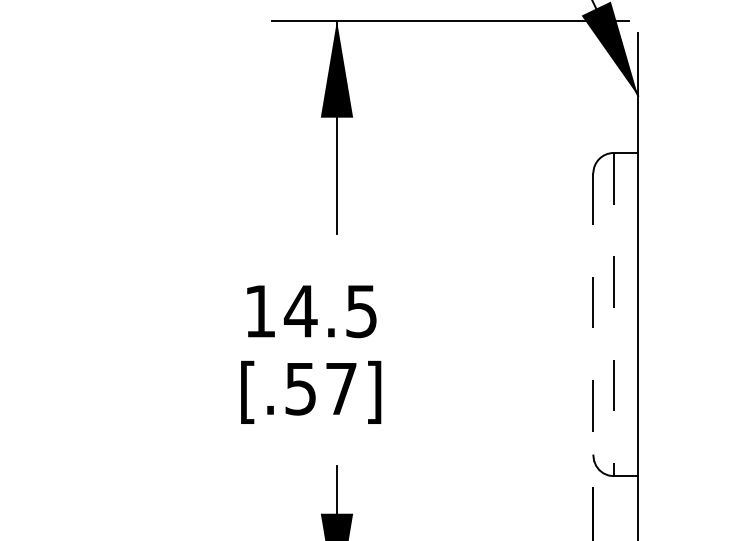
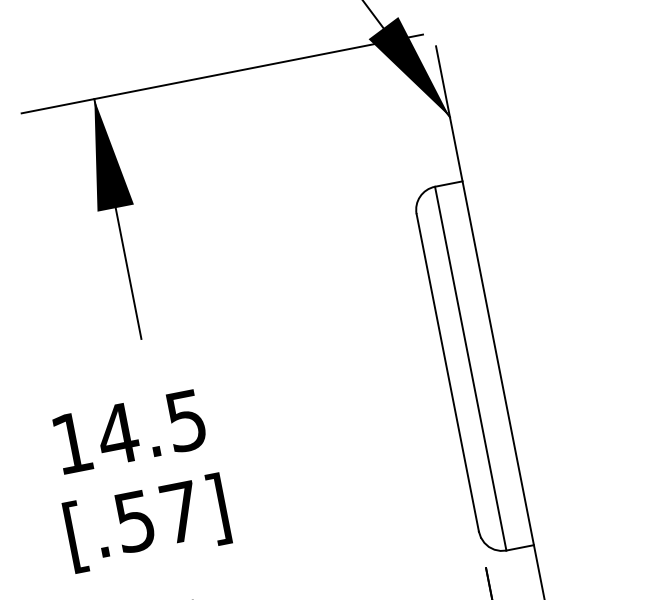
line: (593, 314) -> (447, 373), dashed -> solid
line: (613, 314) -> (470, 368), dashed -> solid

